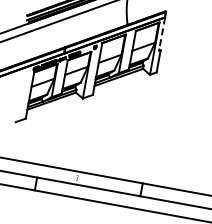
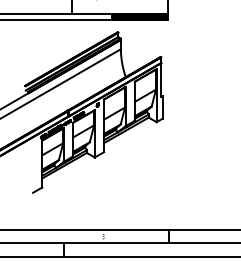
line: (162, 34) -> (161, 80), dashed -> solid

